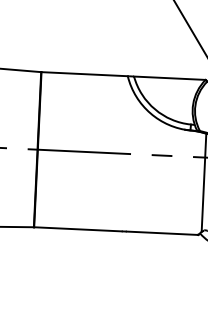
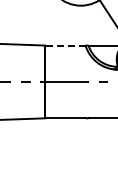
line: (82, 73) -> (64, 45), solid -> dashed

